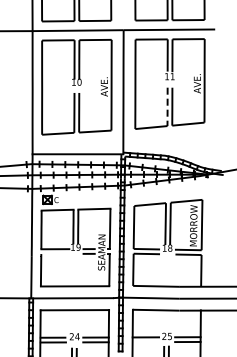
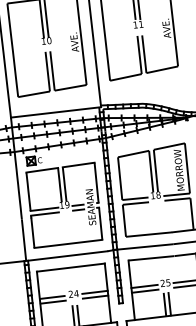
line: (167, 107) -> (139, 55), dashed -> solid
line: (55, 253) -> (45, 213), added
line: (145, 342) -> (144, 291), added

